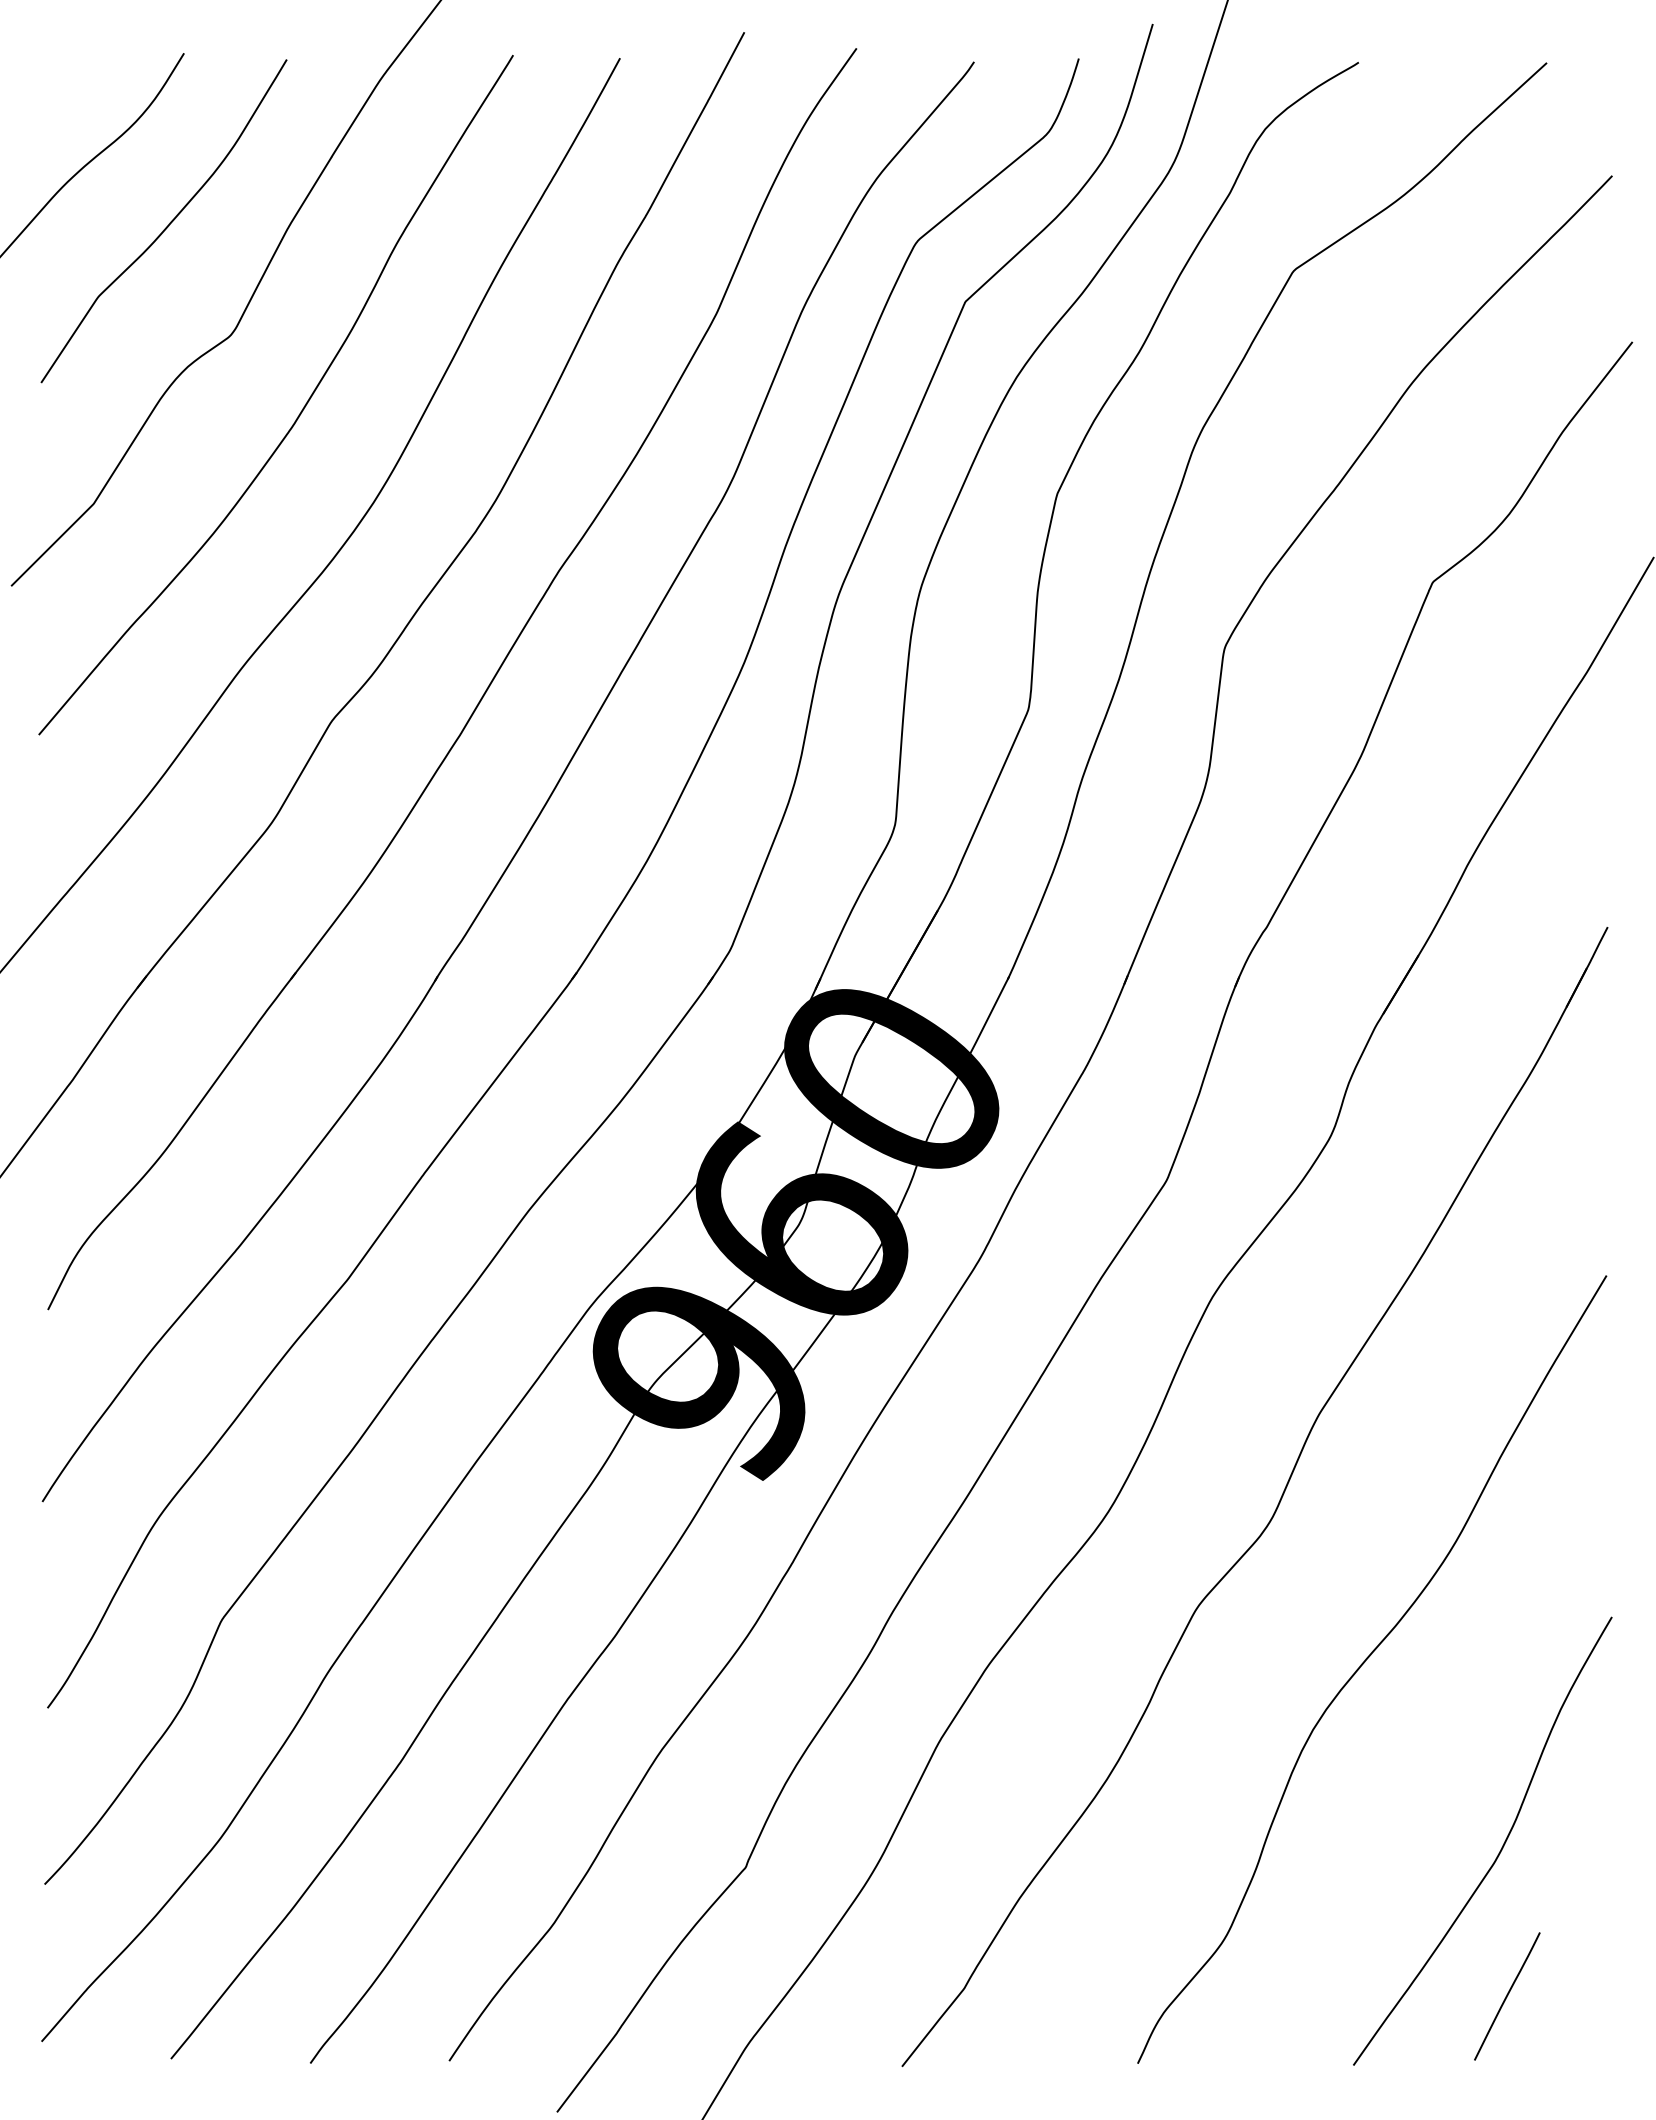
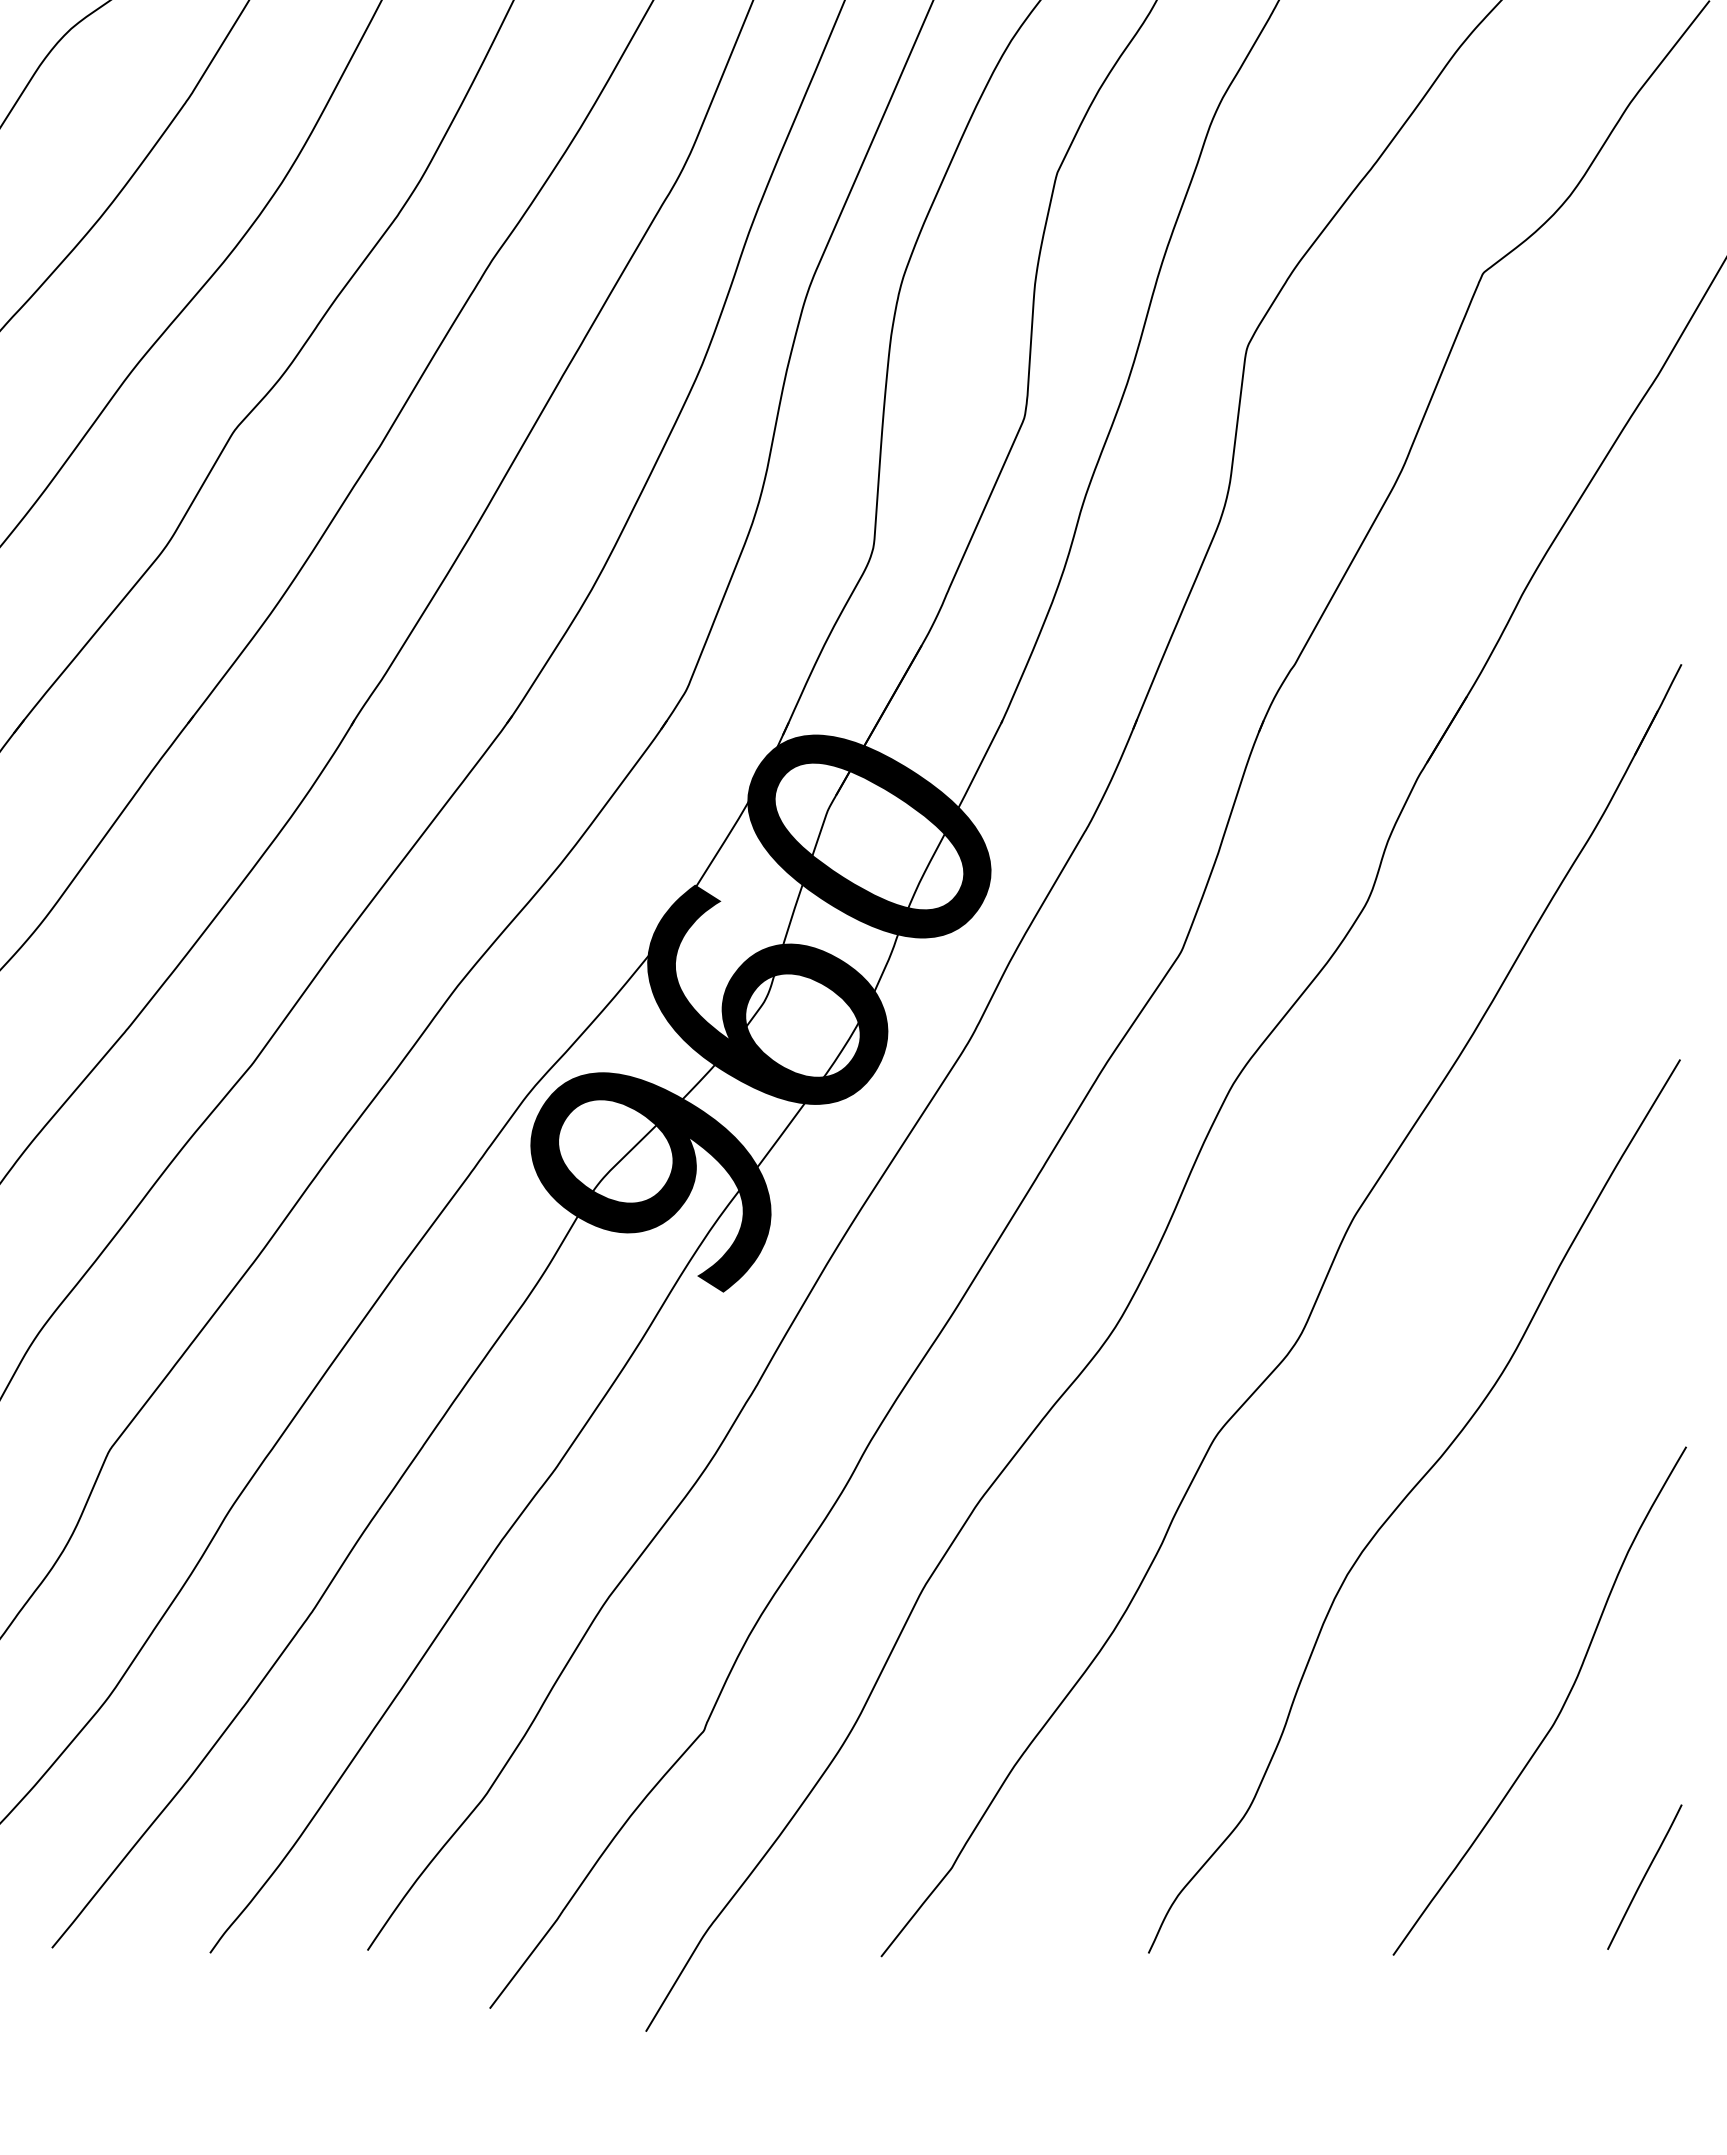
curve: (1507, 1996) -> (1644, 1877), moved

